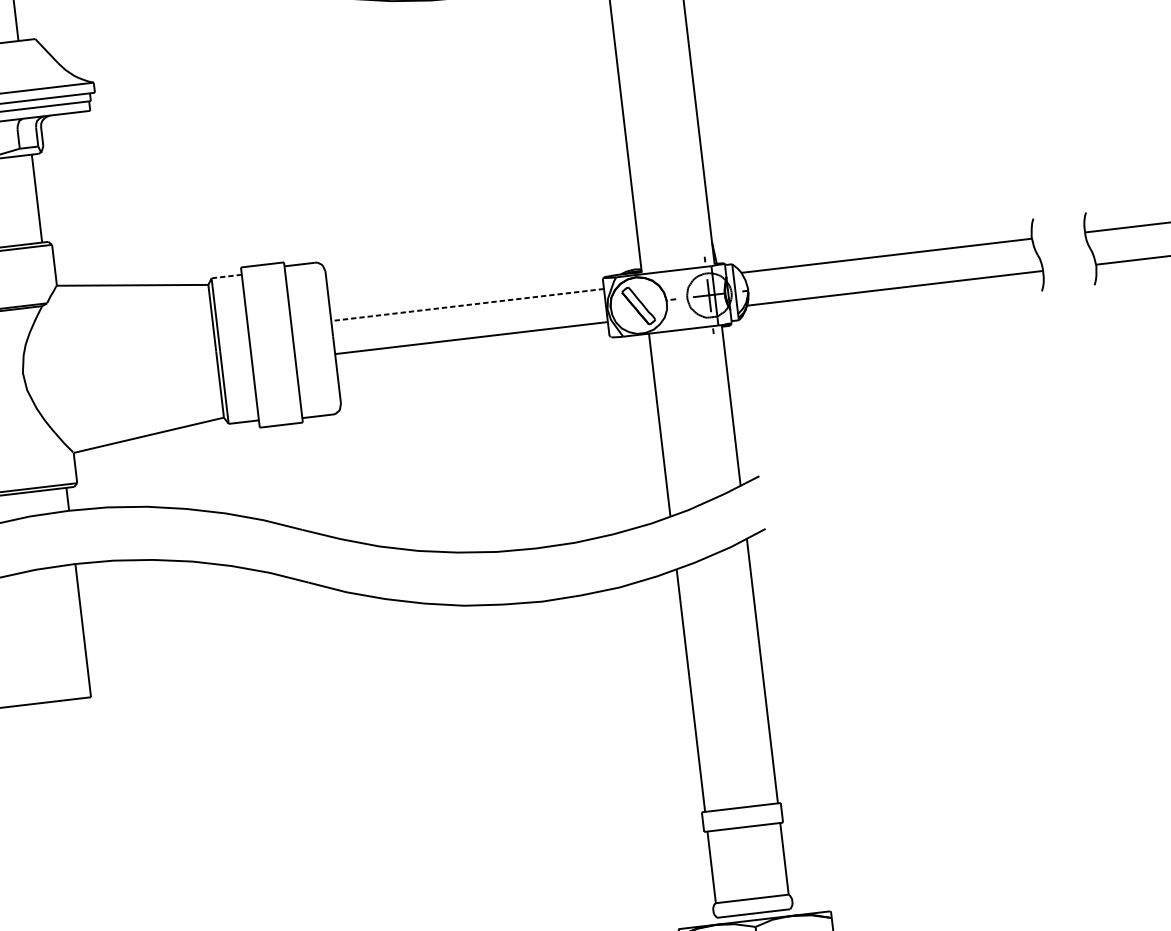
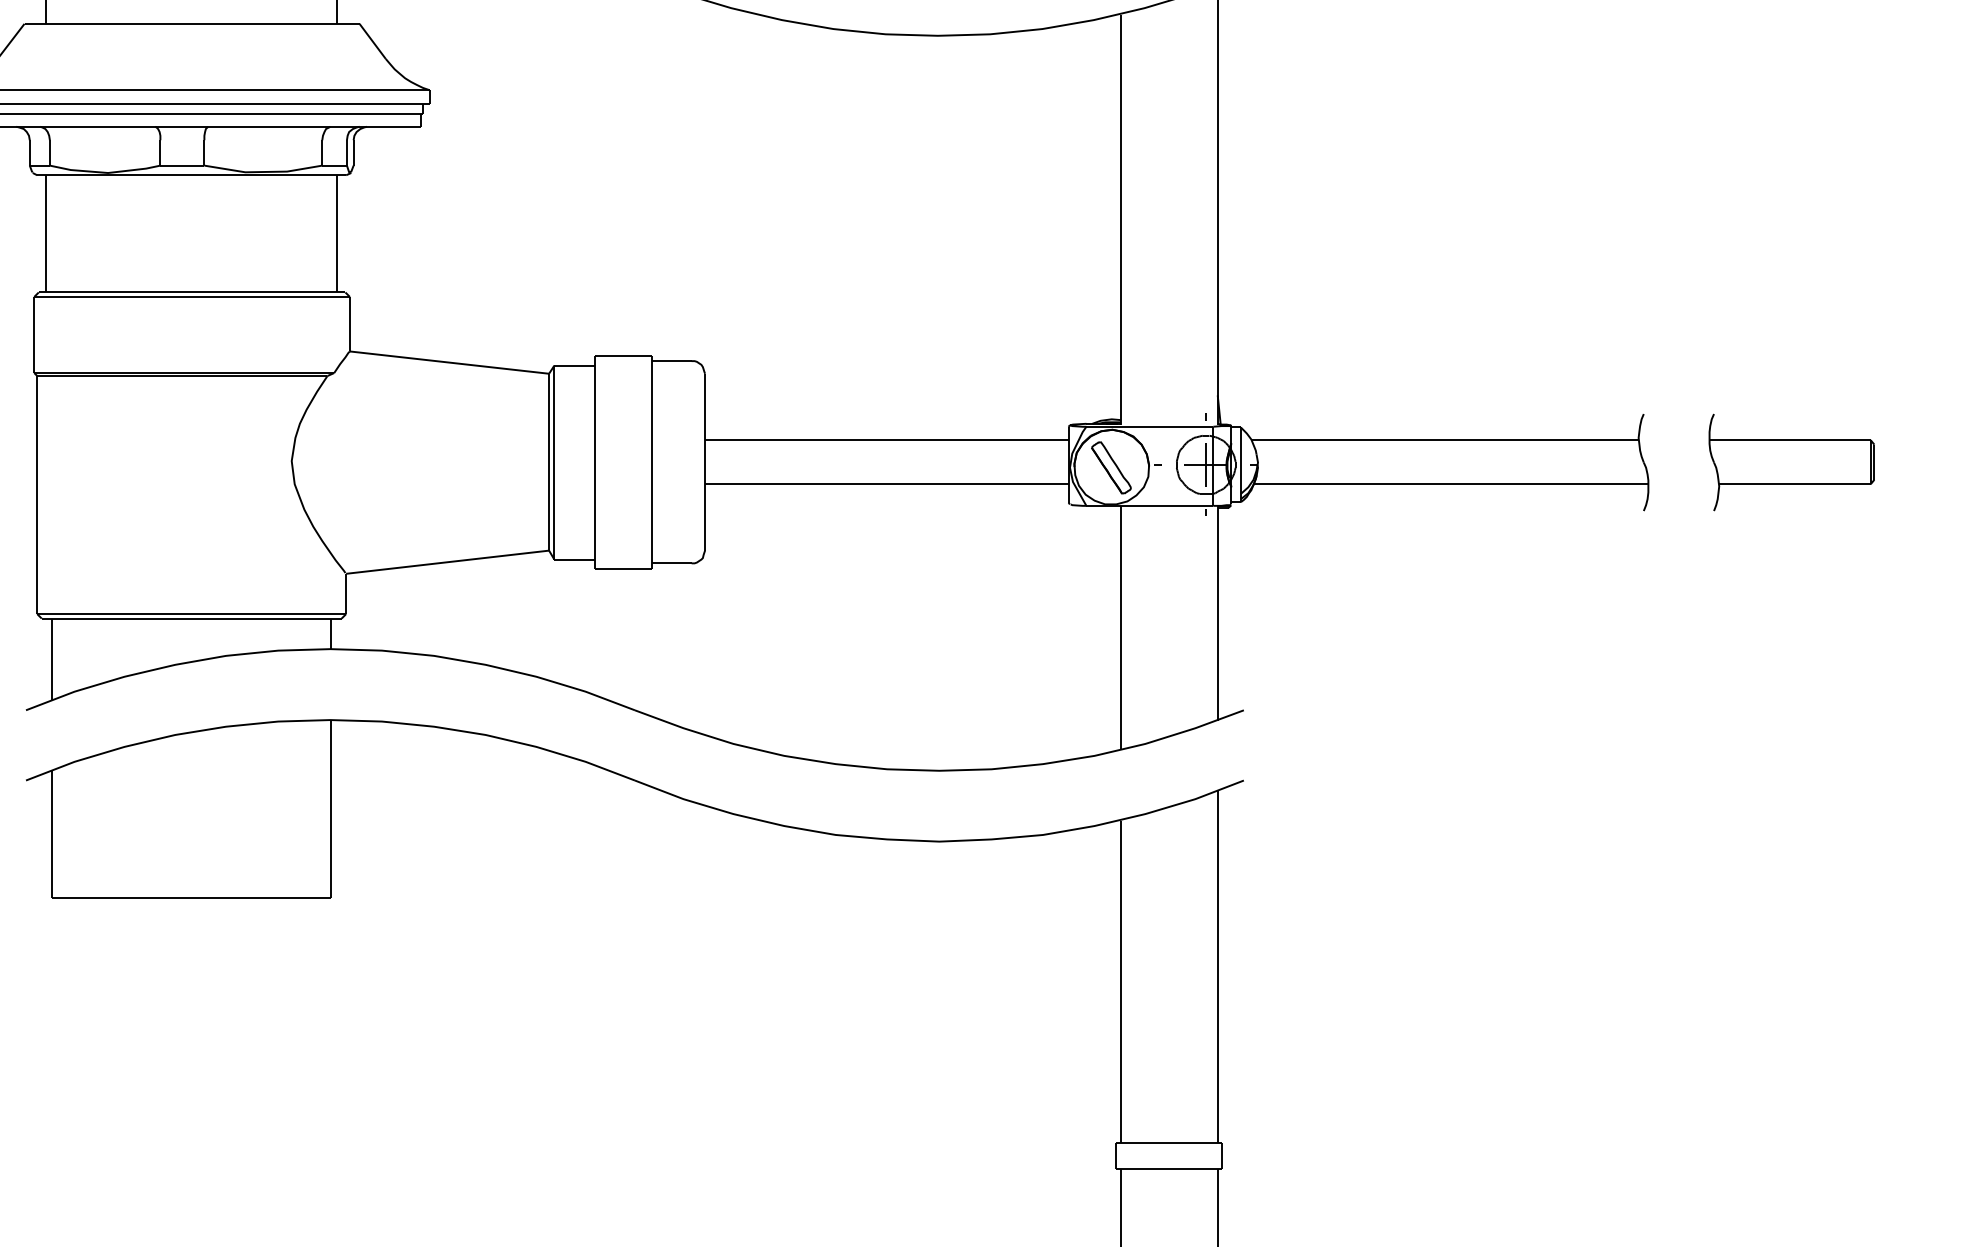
line: (226, 276) -> (574, 365), dashed -> solid
line: (467, 305) -> (886, 440), dashed -> solid

